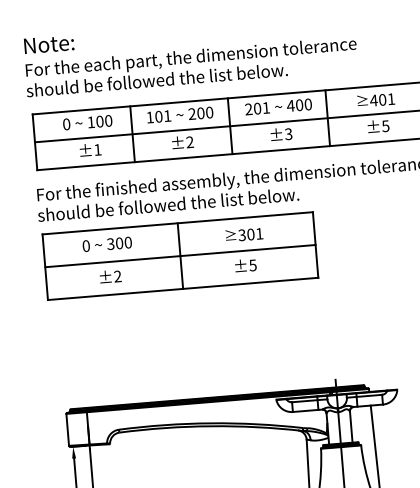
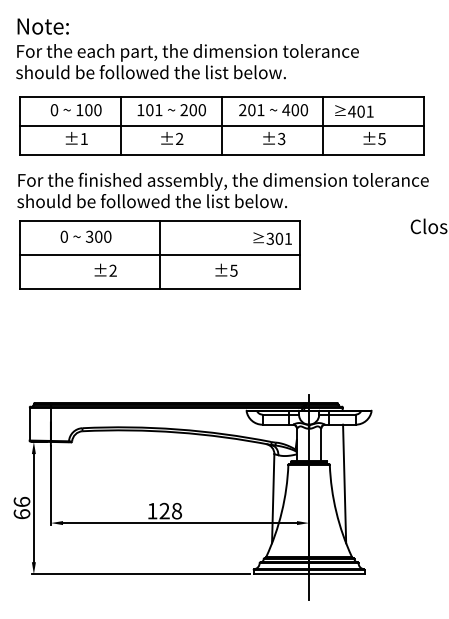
text: (376, 100) -> (354, 111), moved
text: (244, 234) -> (272, 238), moved
text: (110, 275) -> (105, 269), moved

